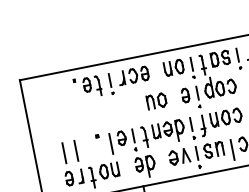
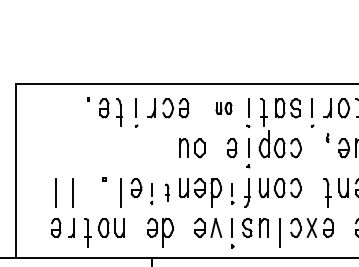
part: (173, 68) -> (223, 108), size x0.6
part: (192, 128) -> (232, 193), size x0.7
part: (145, 136) -> (167, 192), size x0.6
part: (133, 139) -> (151, 193), size x0.7

